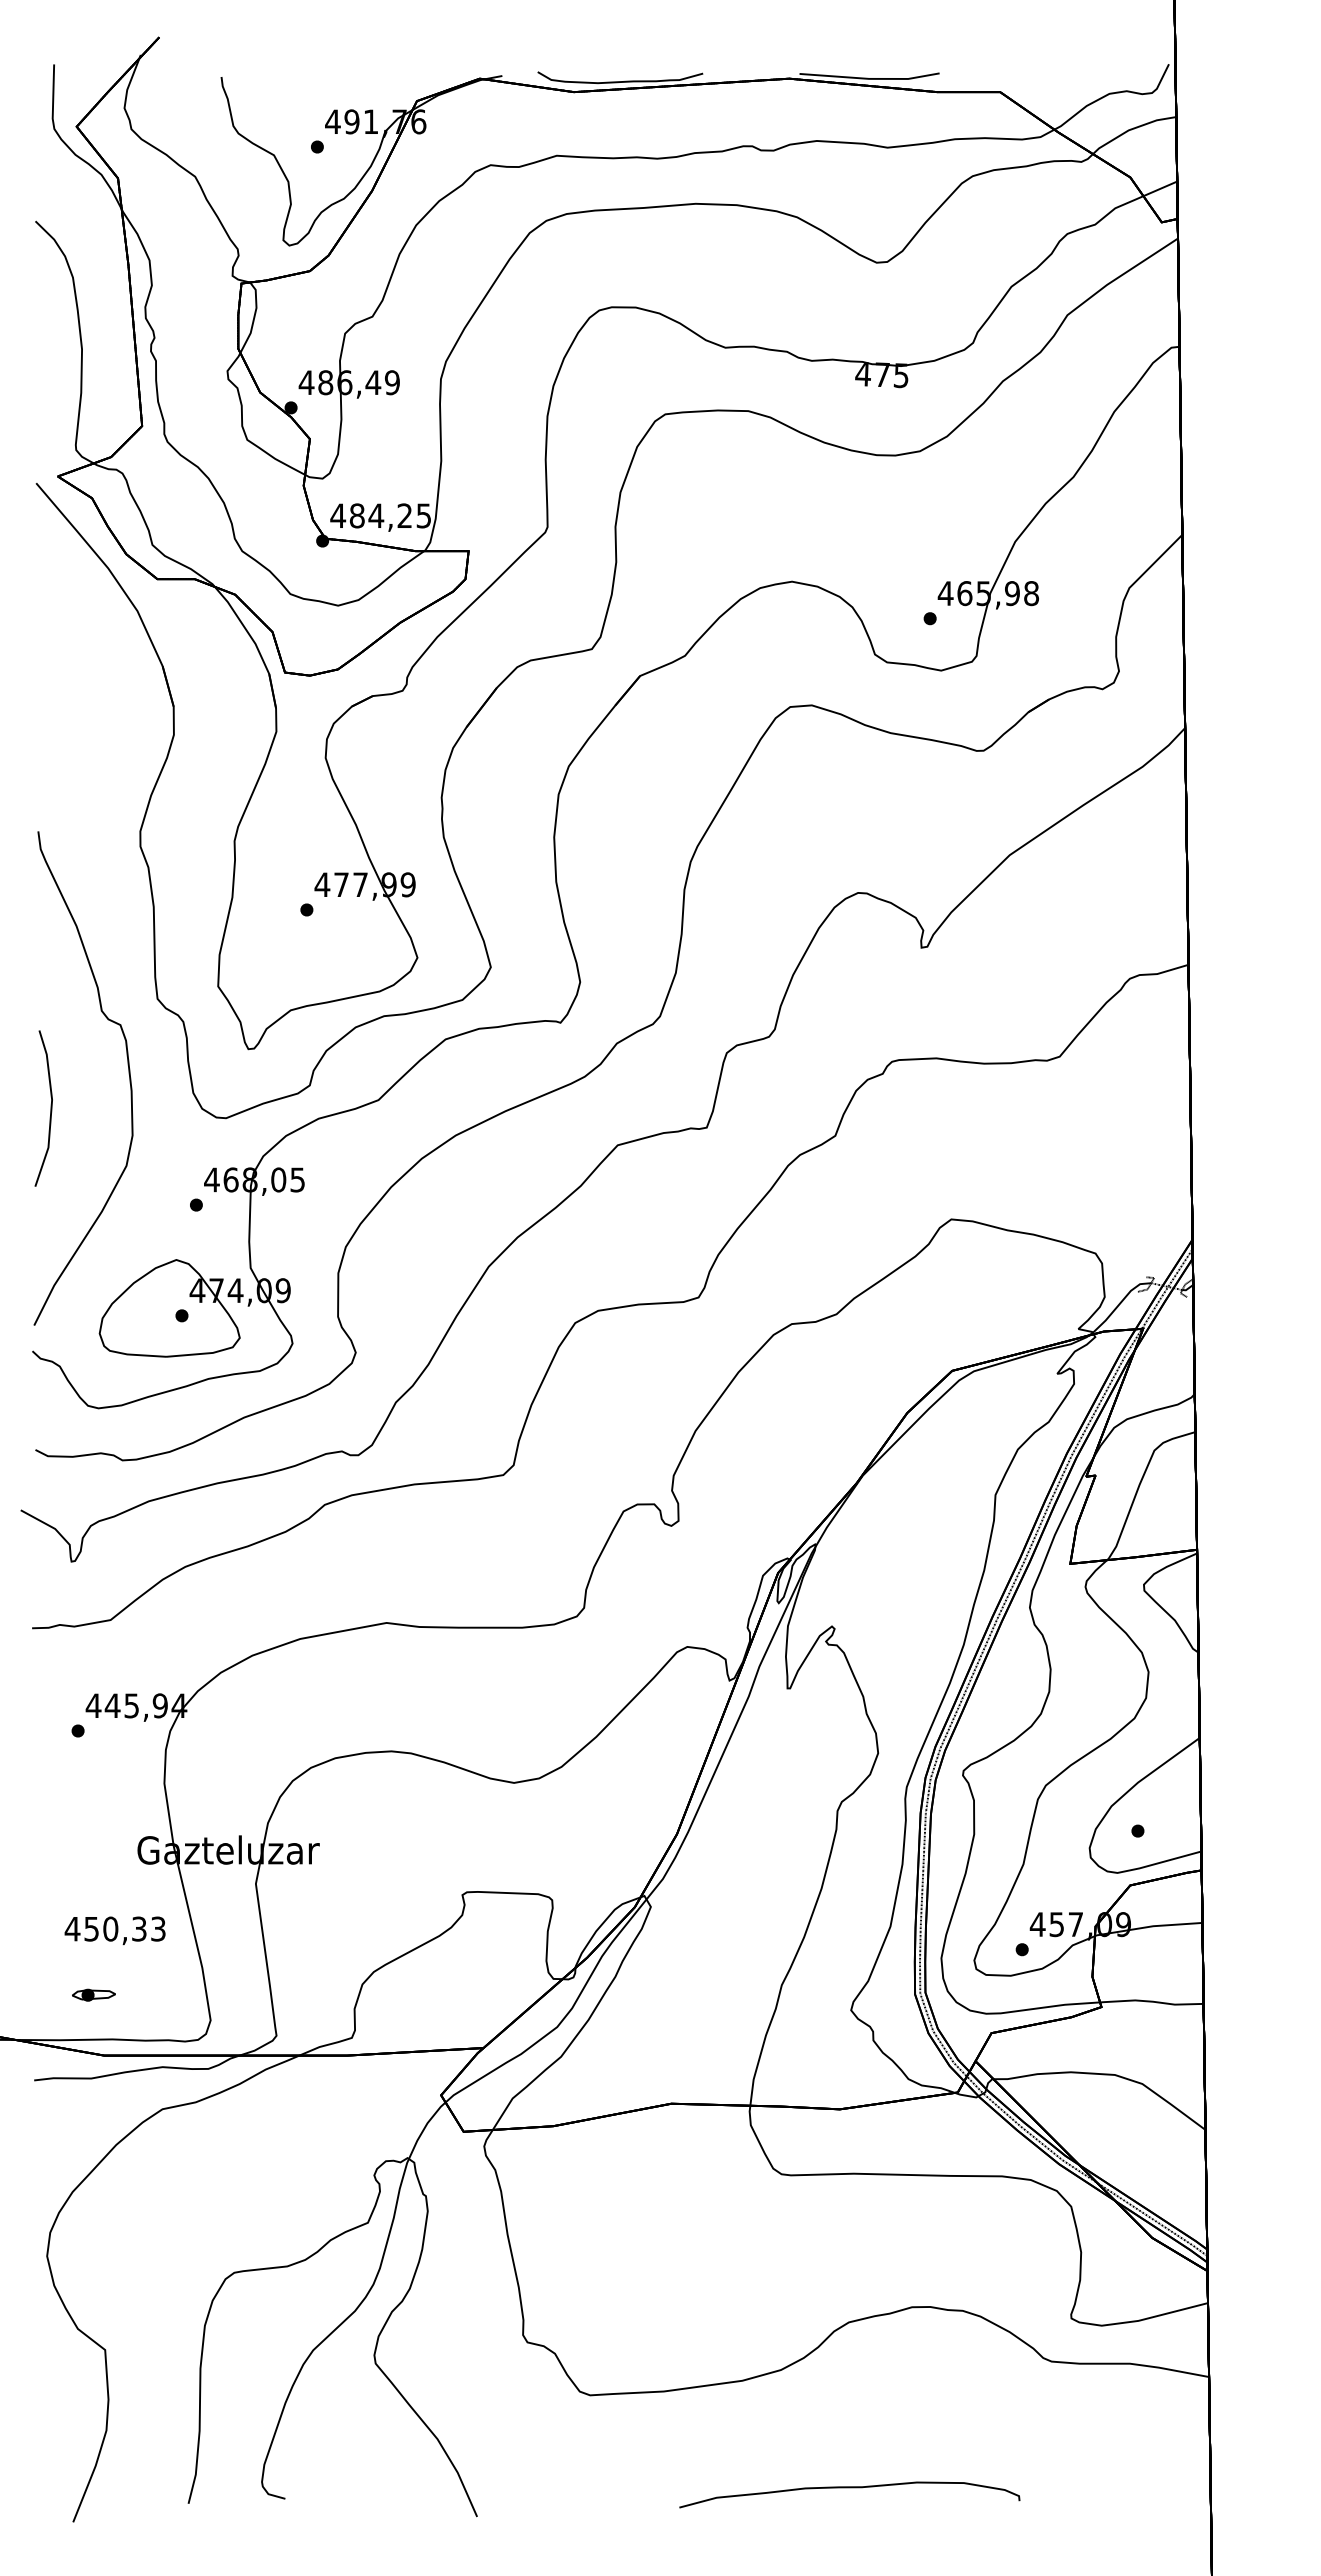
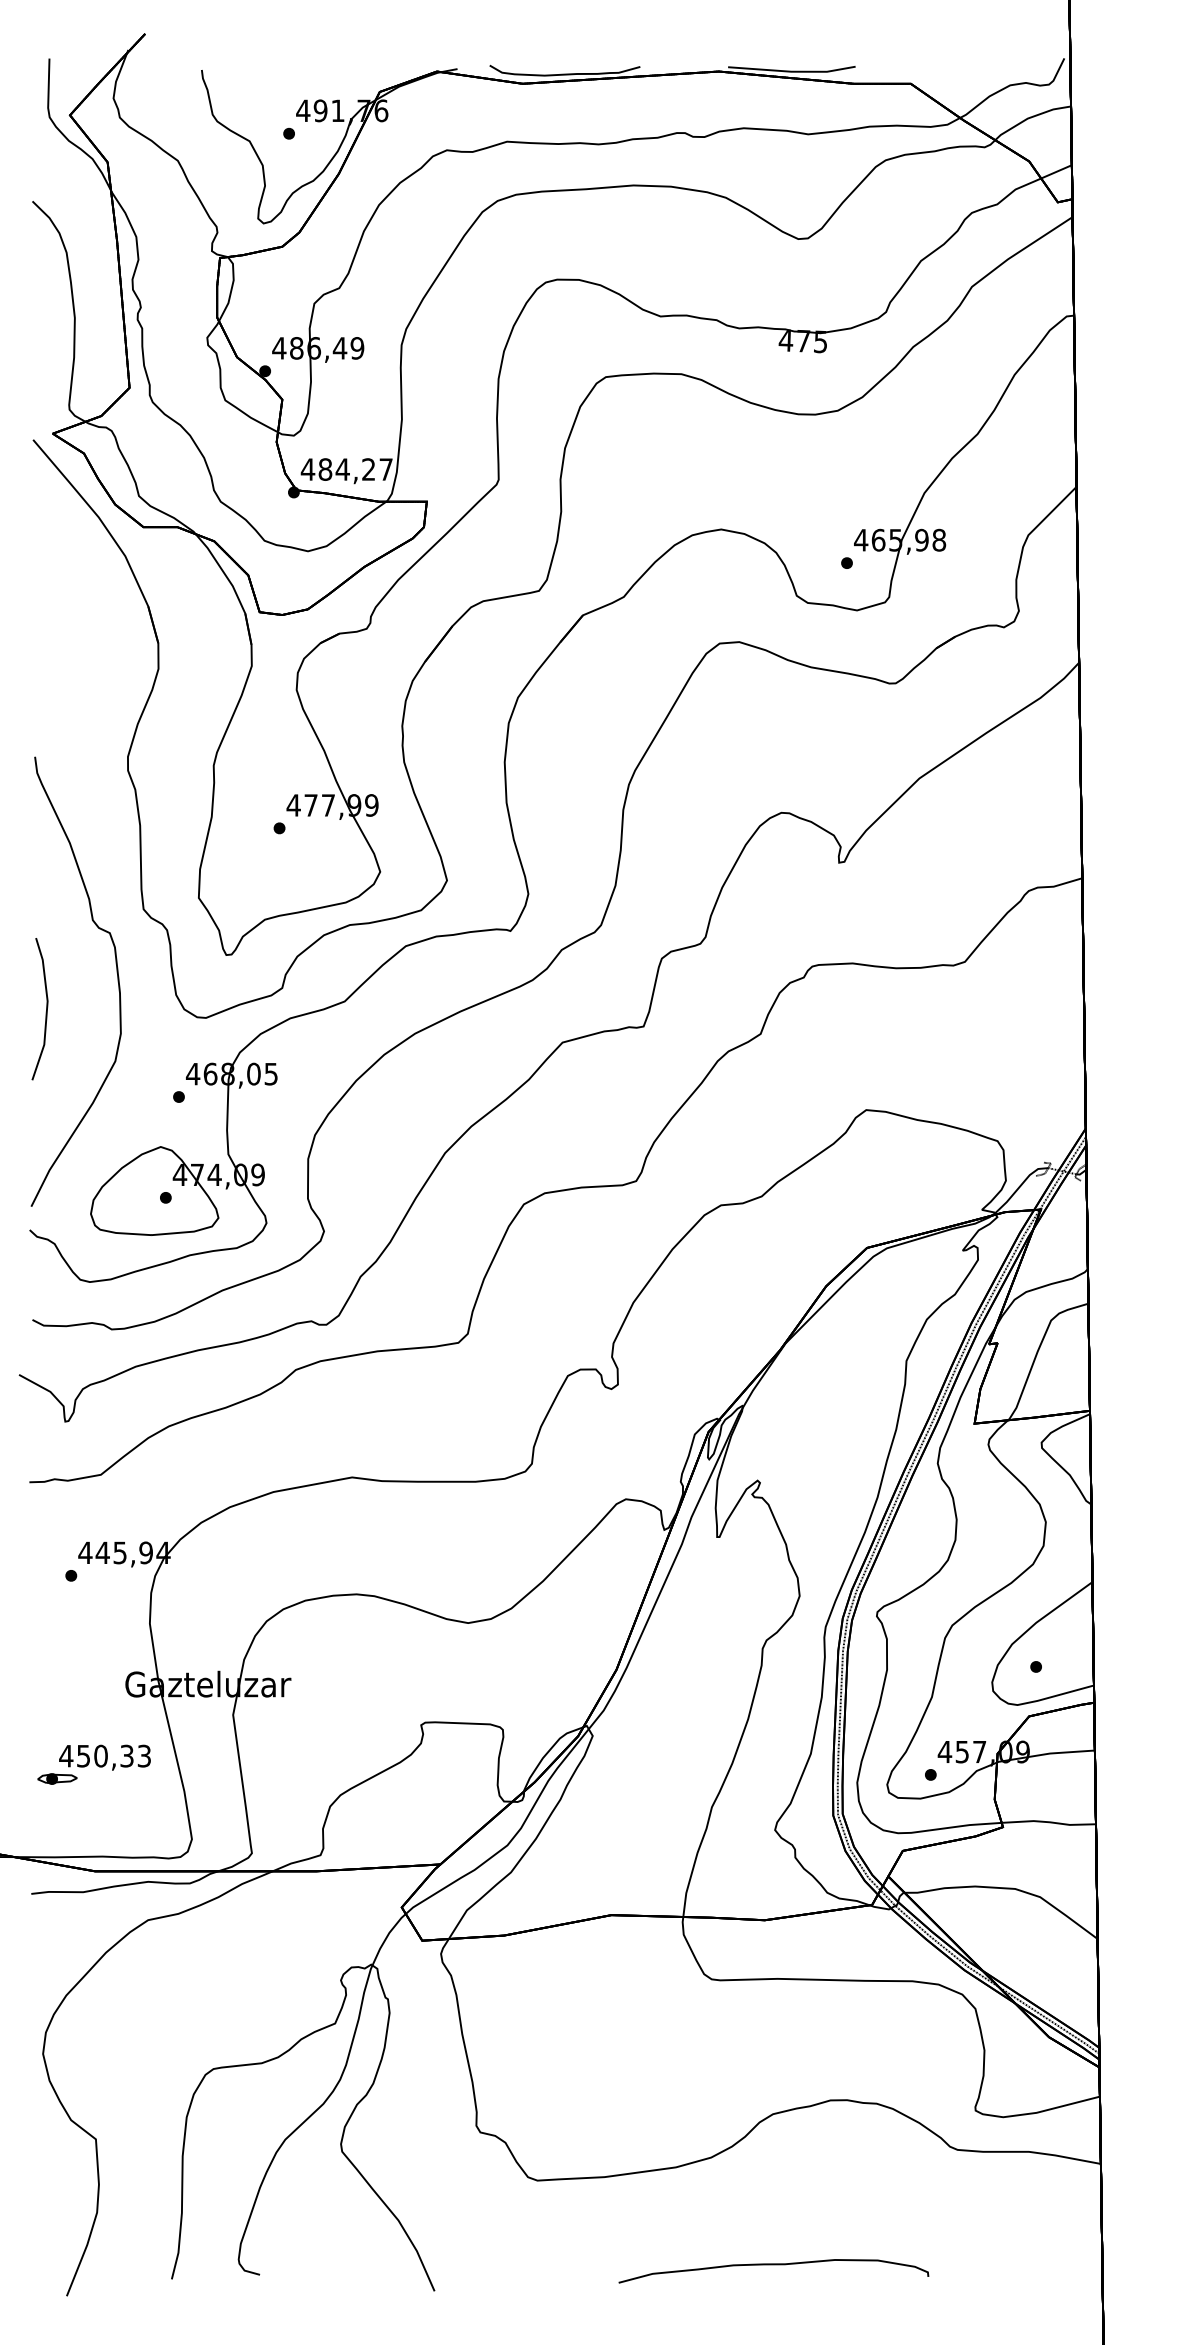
text: (423, 515) -> (385, 469), 484,25 -> 484,27
part: (93, 1994) -> (57, 1778), moved

